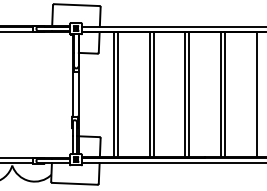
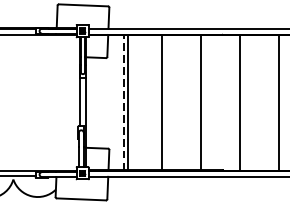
line: (113, 94) -> (123, 102), solid -> dashed
line: (153, 94) -> (166, 102), removed
line: (189, 94) -> (205, 102), removed
line: (225, 94) -> (244, 102), removed

